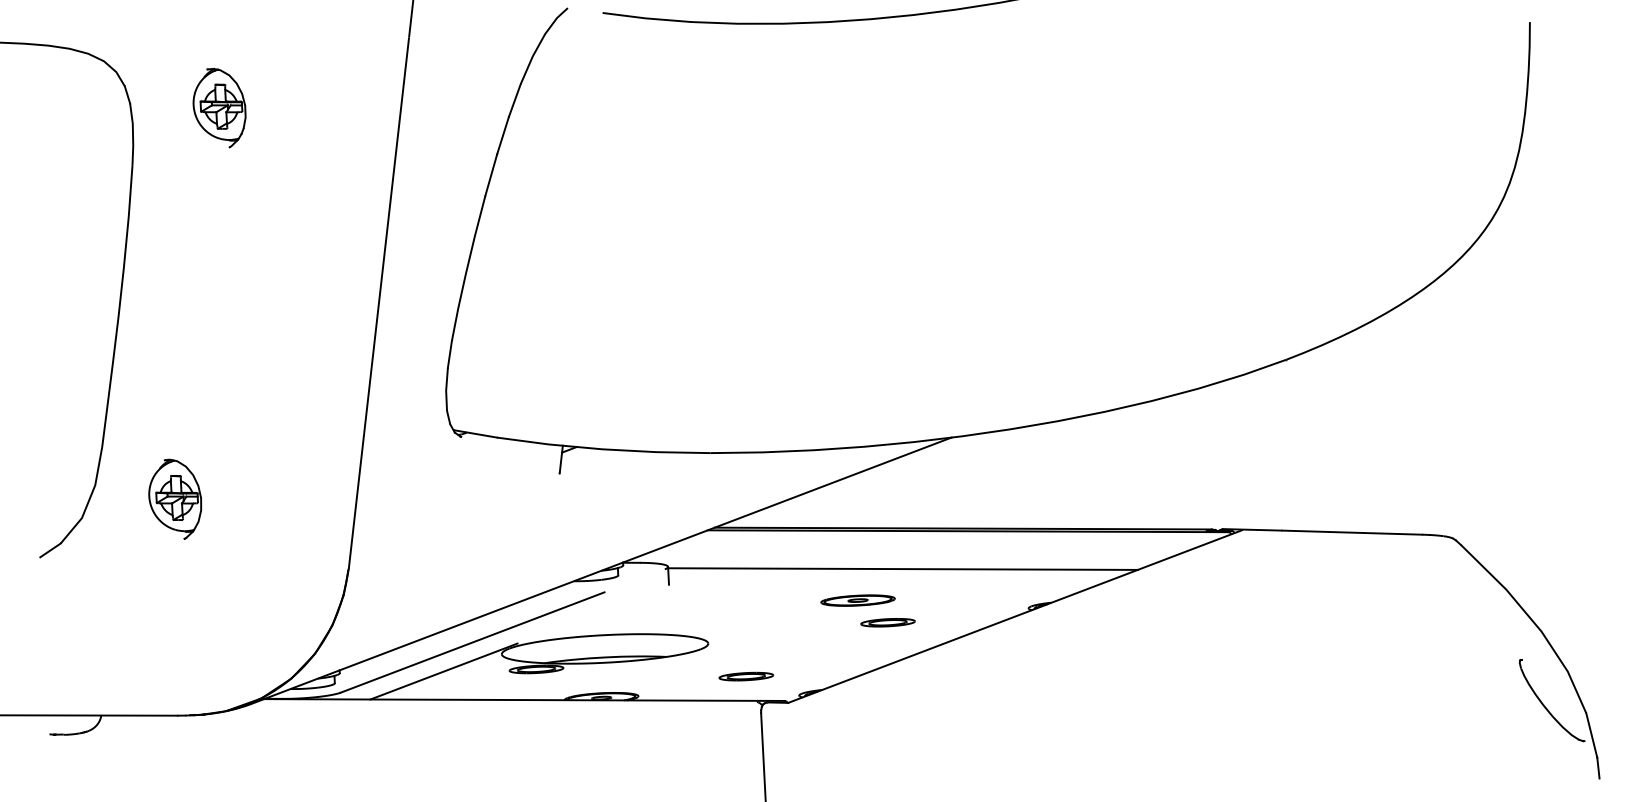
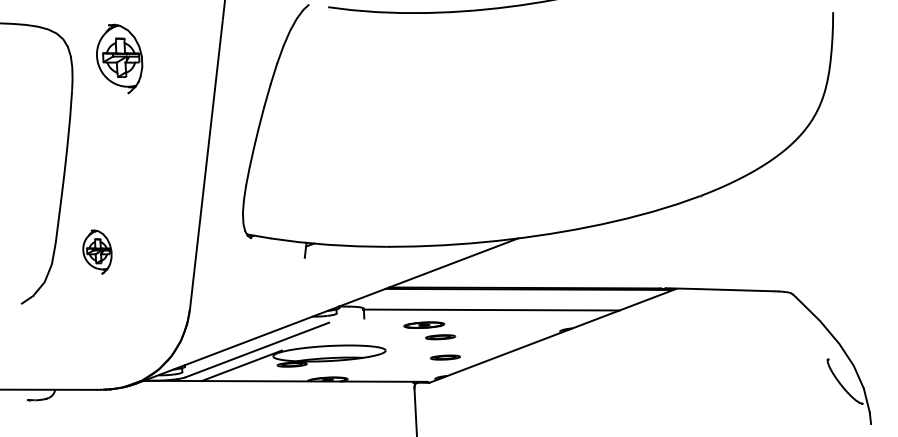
part: (219, 107) -> (119, 58), size x1.6
part: (175, 498) -> (97, 251), moved
part: (867, 610) -> (429, 330), moved
part: (744, 676) -> (444, 357), moved

